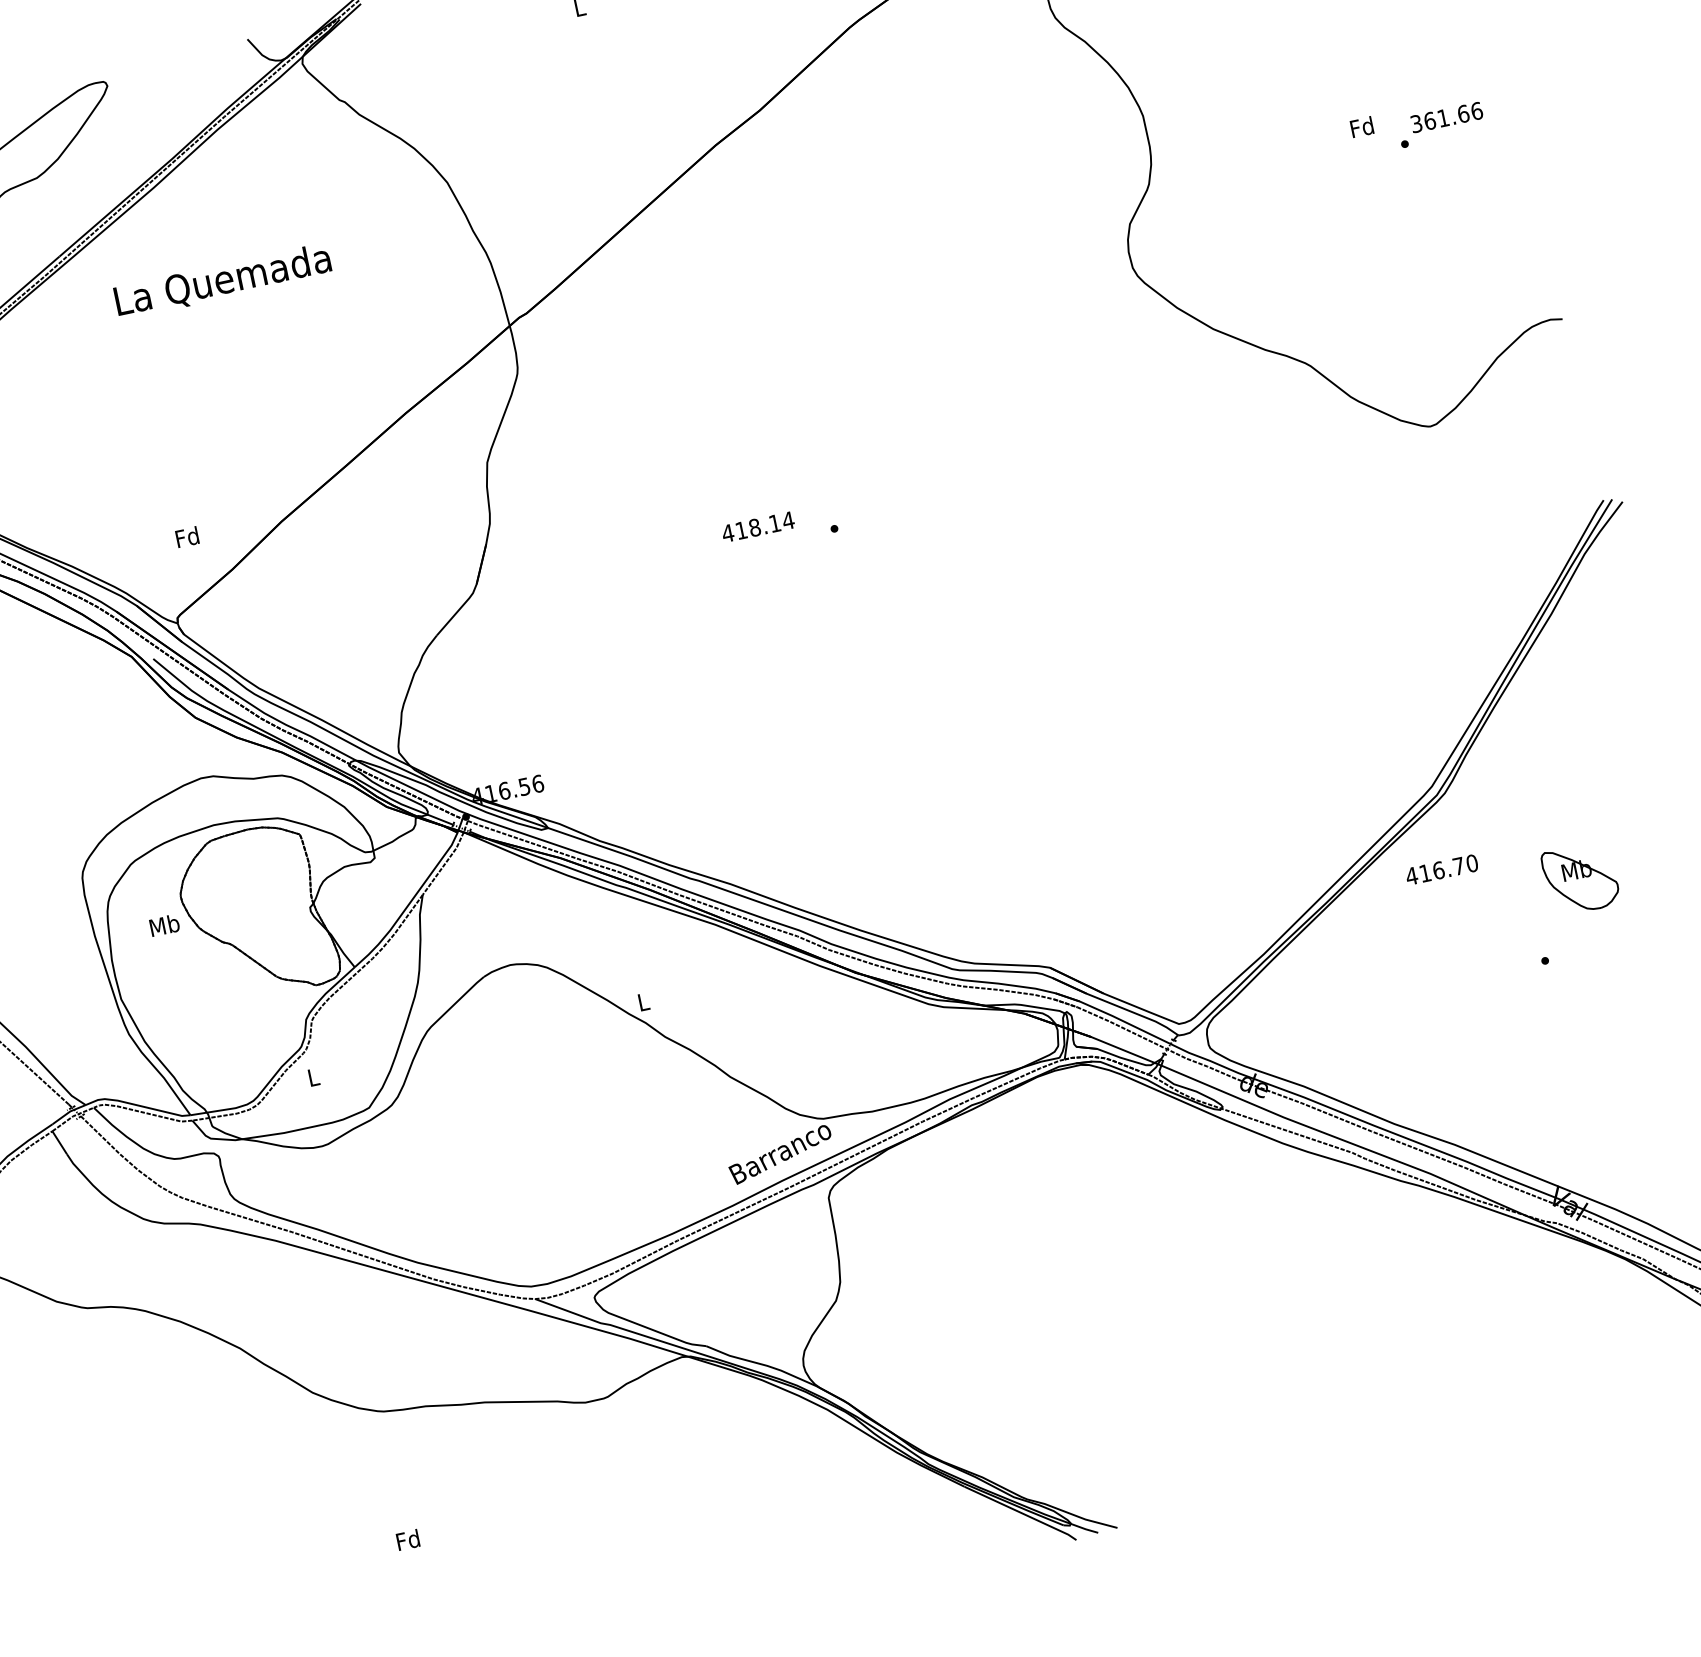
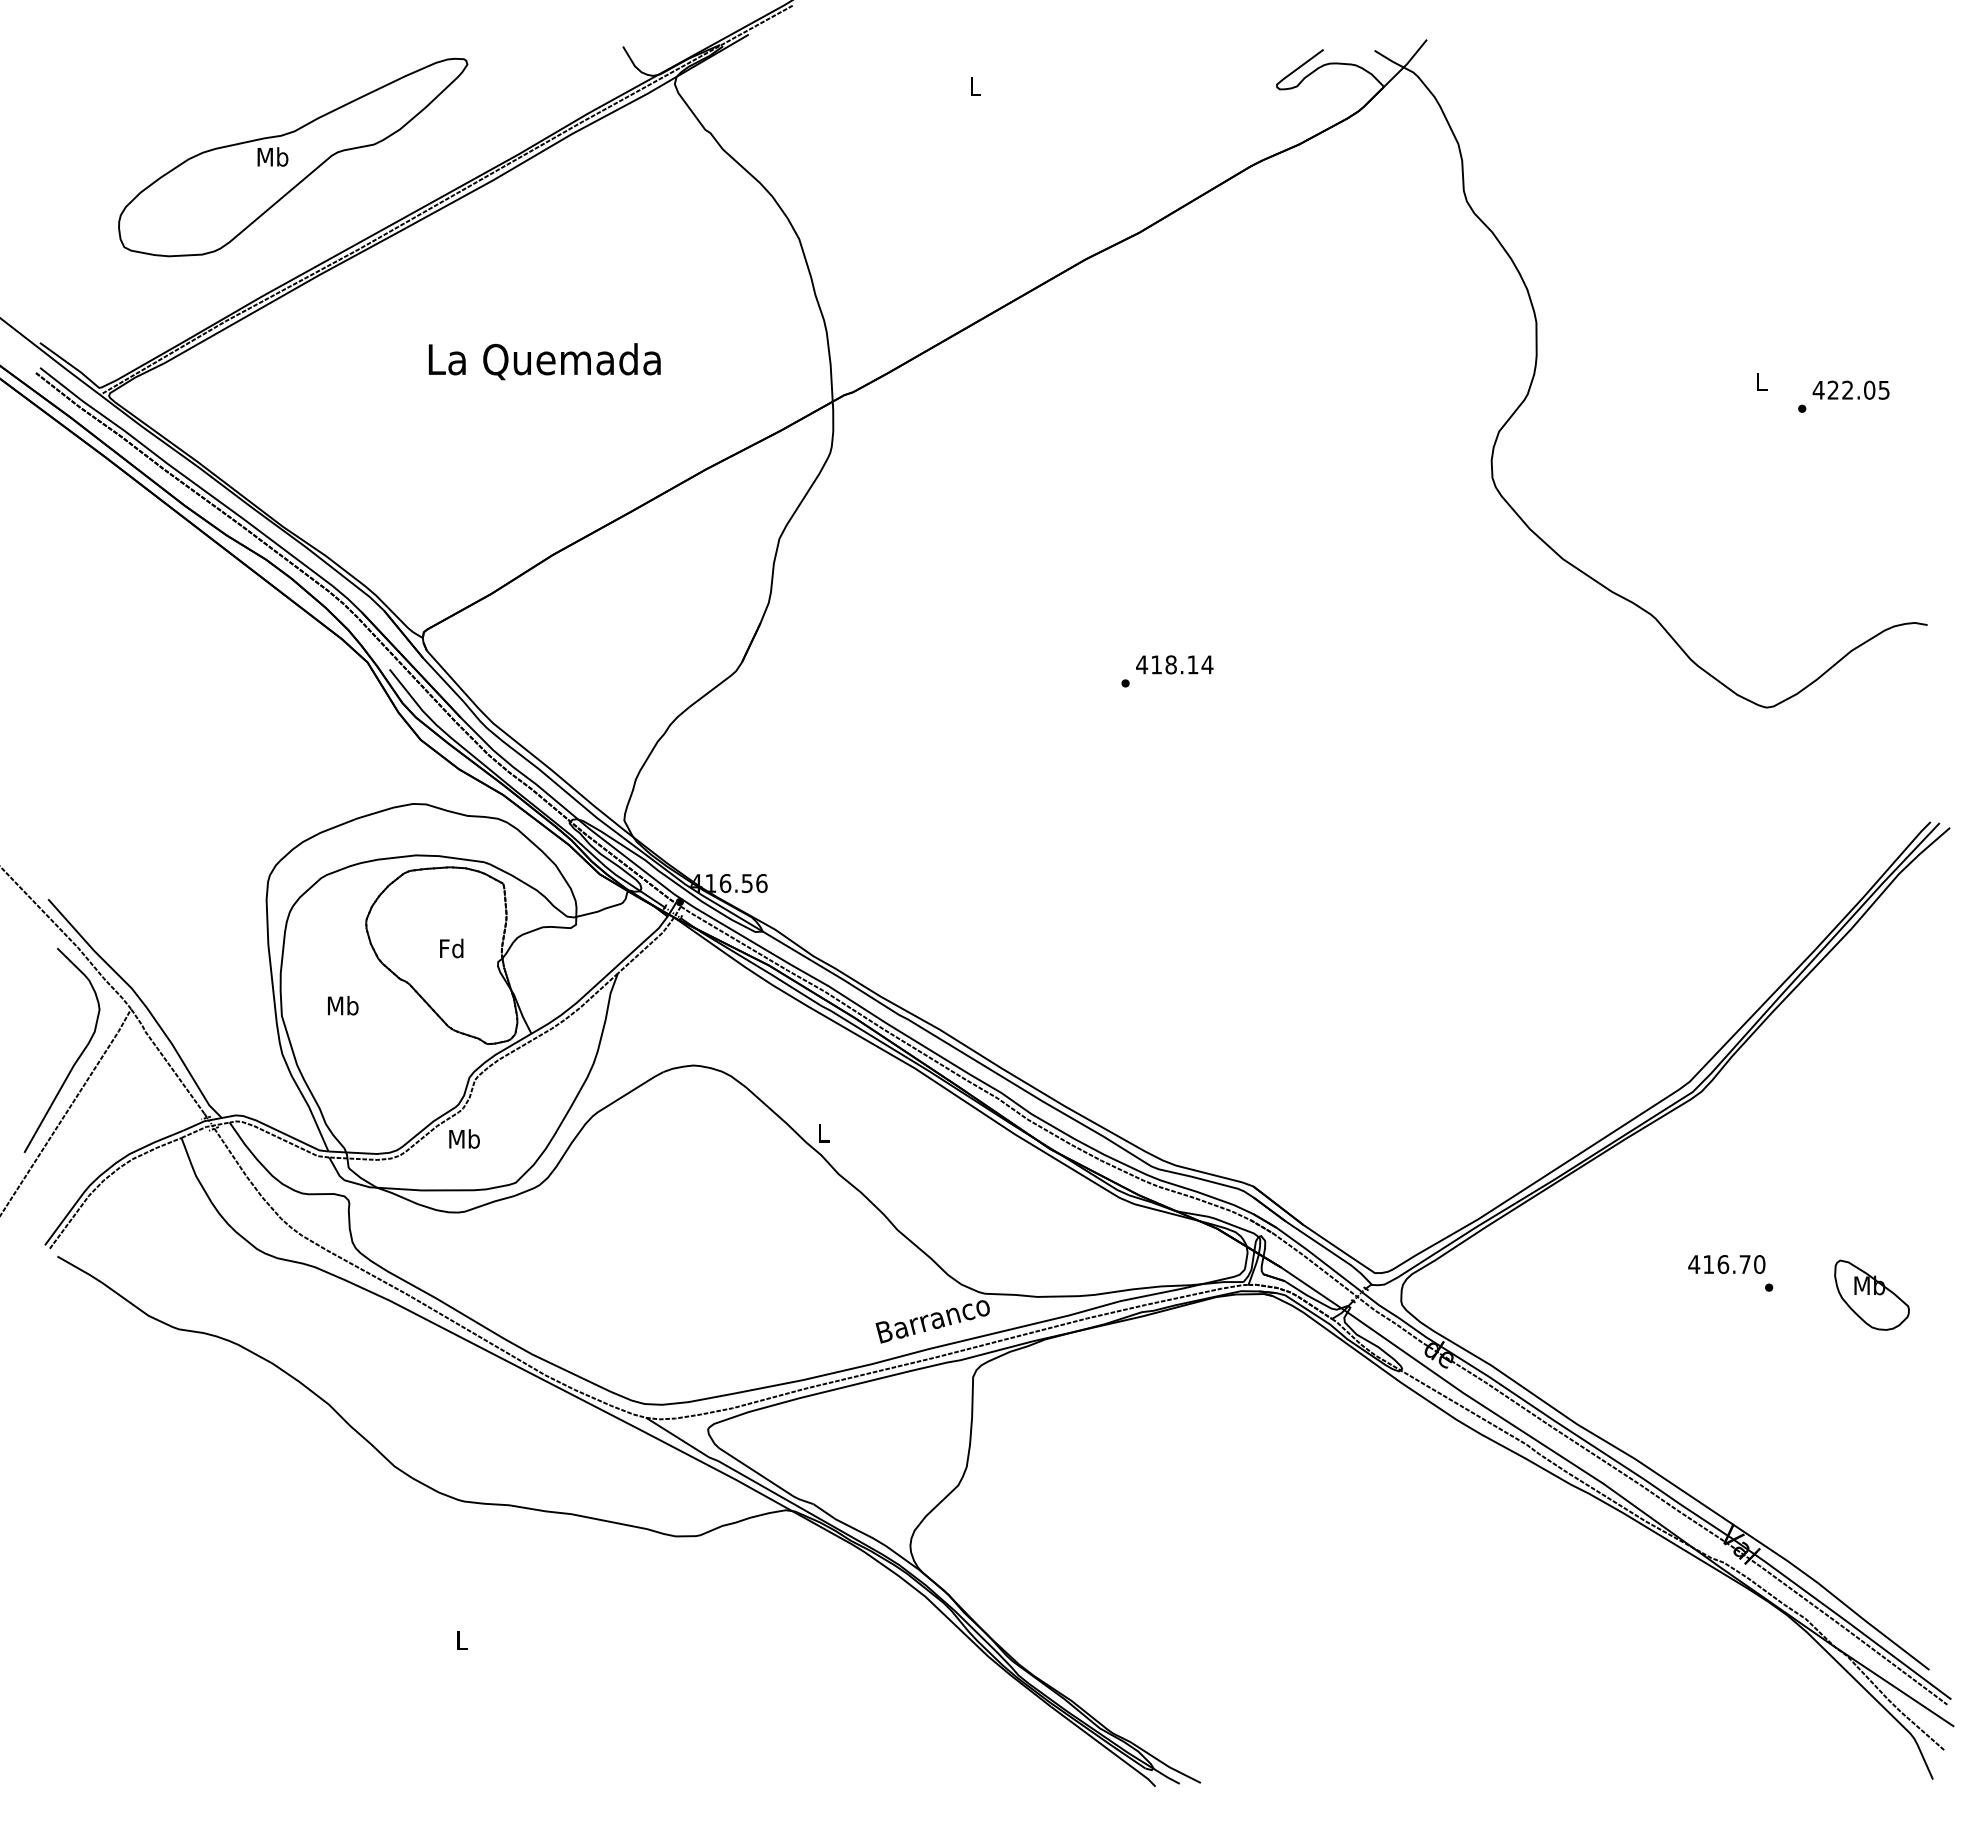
text: (1445, 117) -> (1850, 389), 361.66 -> 422.05
text: (1362, 126) -> (1761, 381), Fd -> L
text: (222, 281) -> (544, 361), moved
text: (757, 526) -> (1174, 664), moved
text: (187, 537) -> (451, 948), moved
text: (1441, 869) -> (1726, 1264), moved
part: (1580, 878) -> (1871, 1294), moved
text: (164, 925) -> (343, 1005), moved
text: (313, 1076) -> (464, 1138), L -> Mb
text: (408, 1540) -> (461, 1640), Fd -> L

